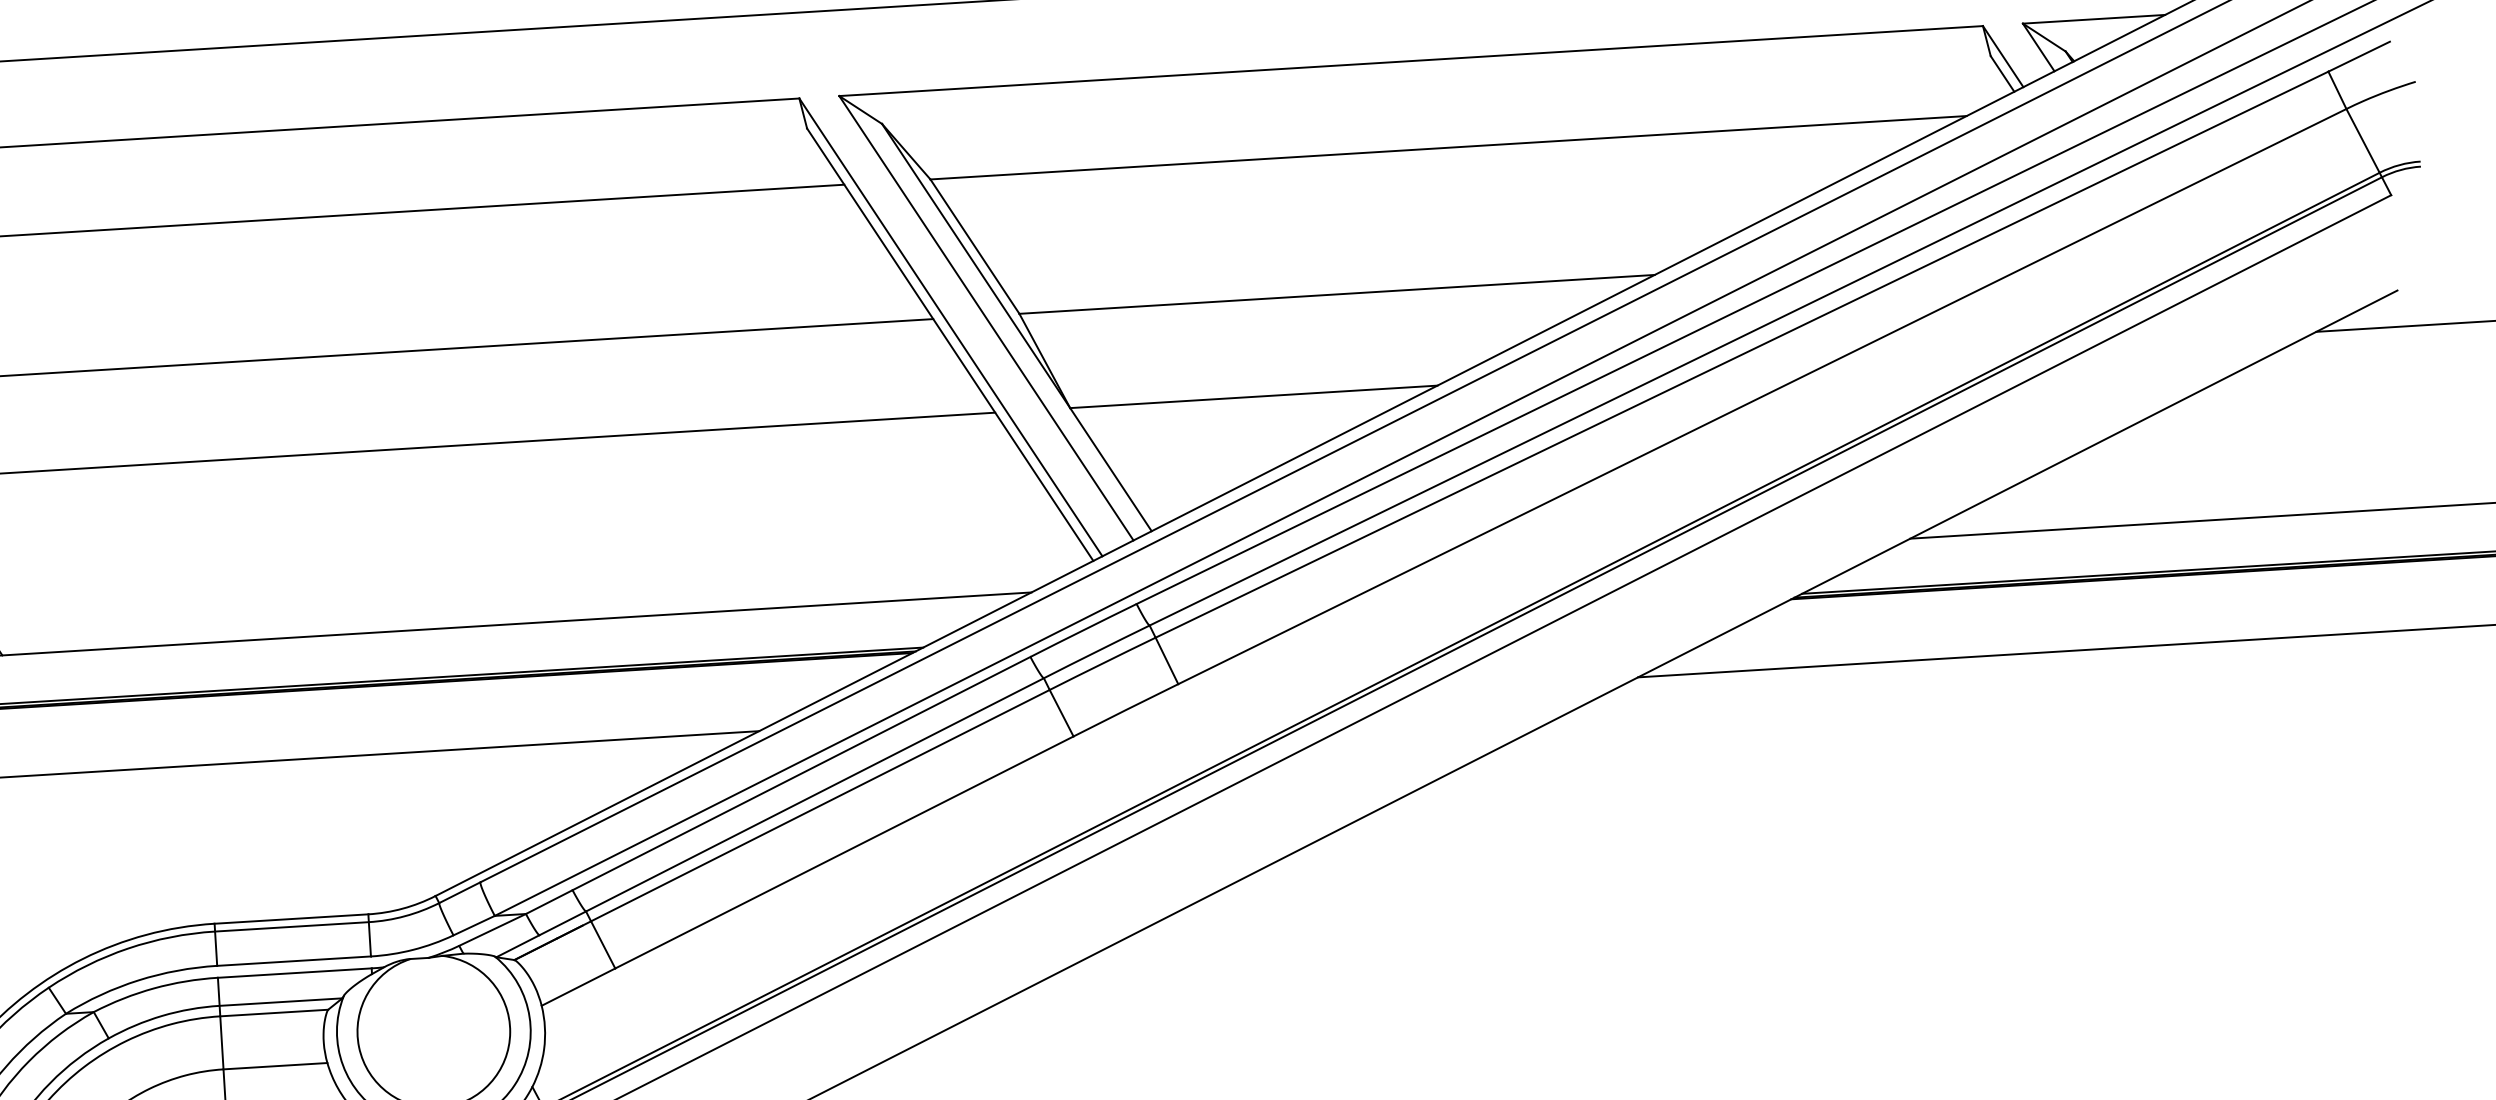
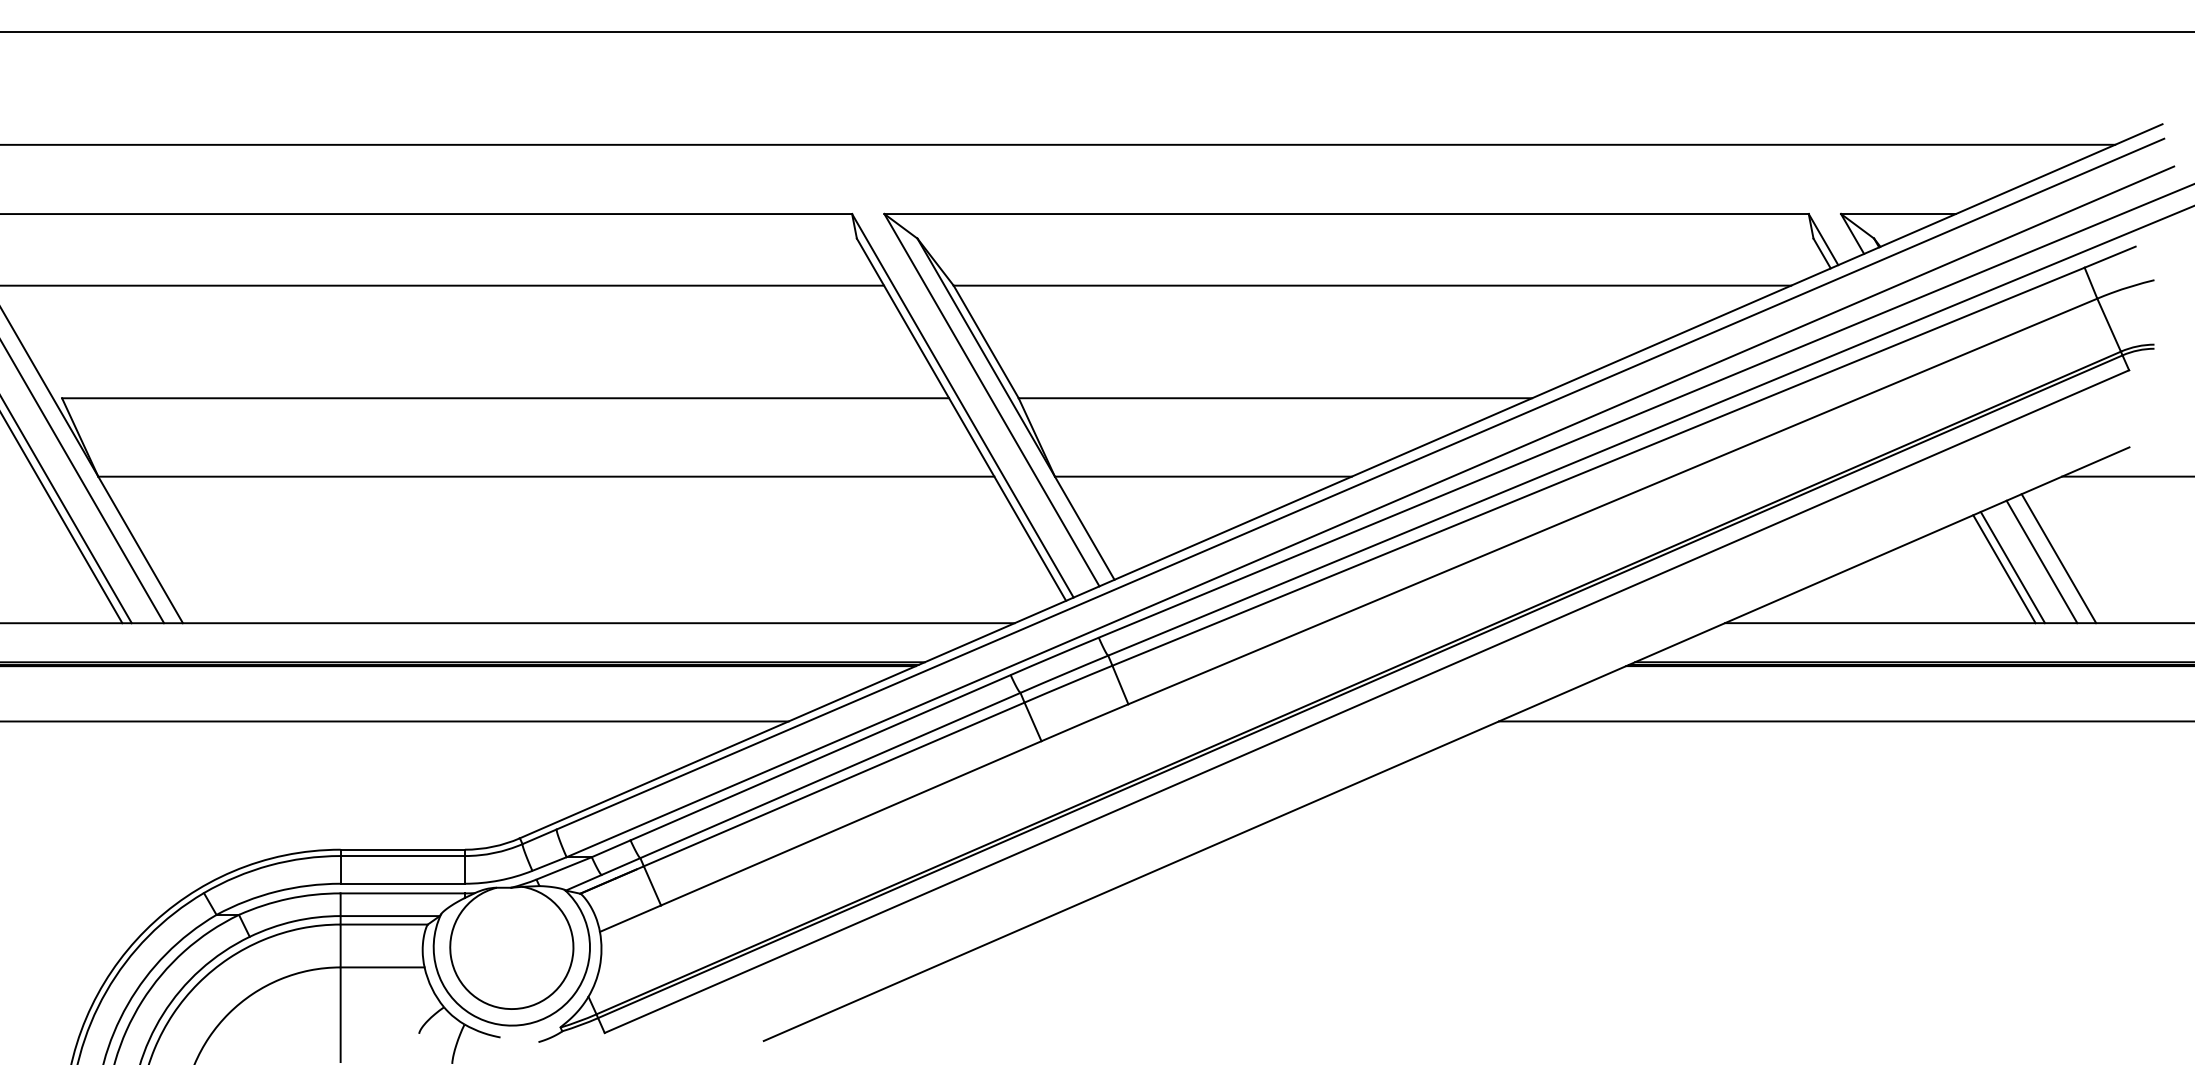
line: (2318, 433) -> (2058, 558), added
line: (2297, 438) -> (2041, 561), added
line: (2261, 448) -> (2012, 567), added
line: (2252, 451) -> (2004, 569), added

